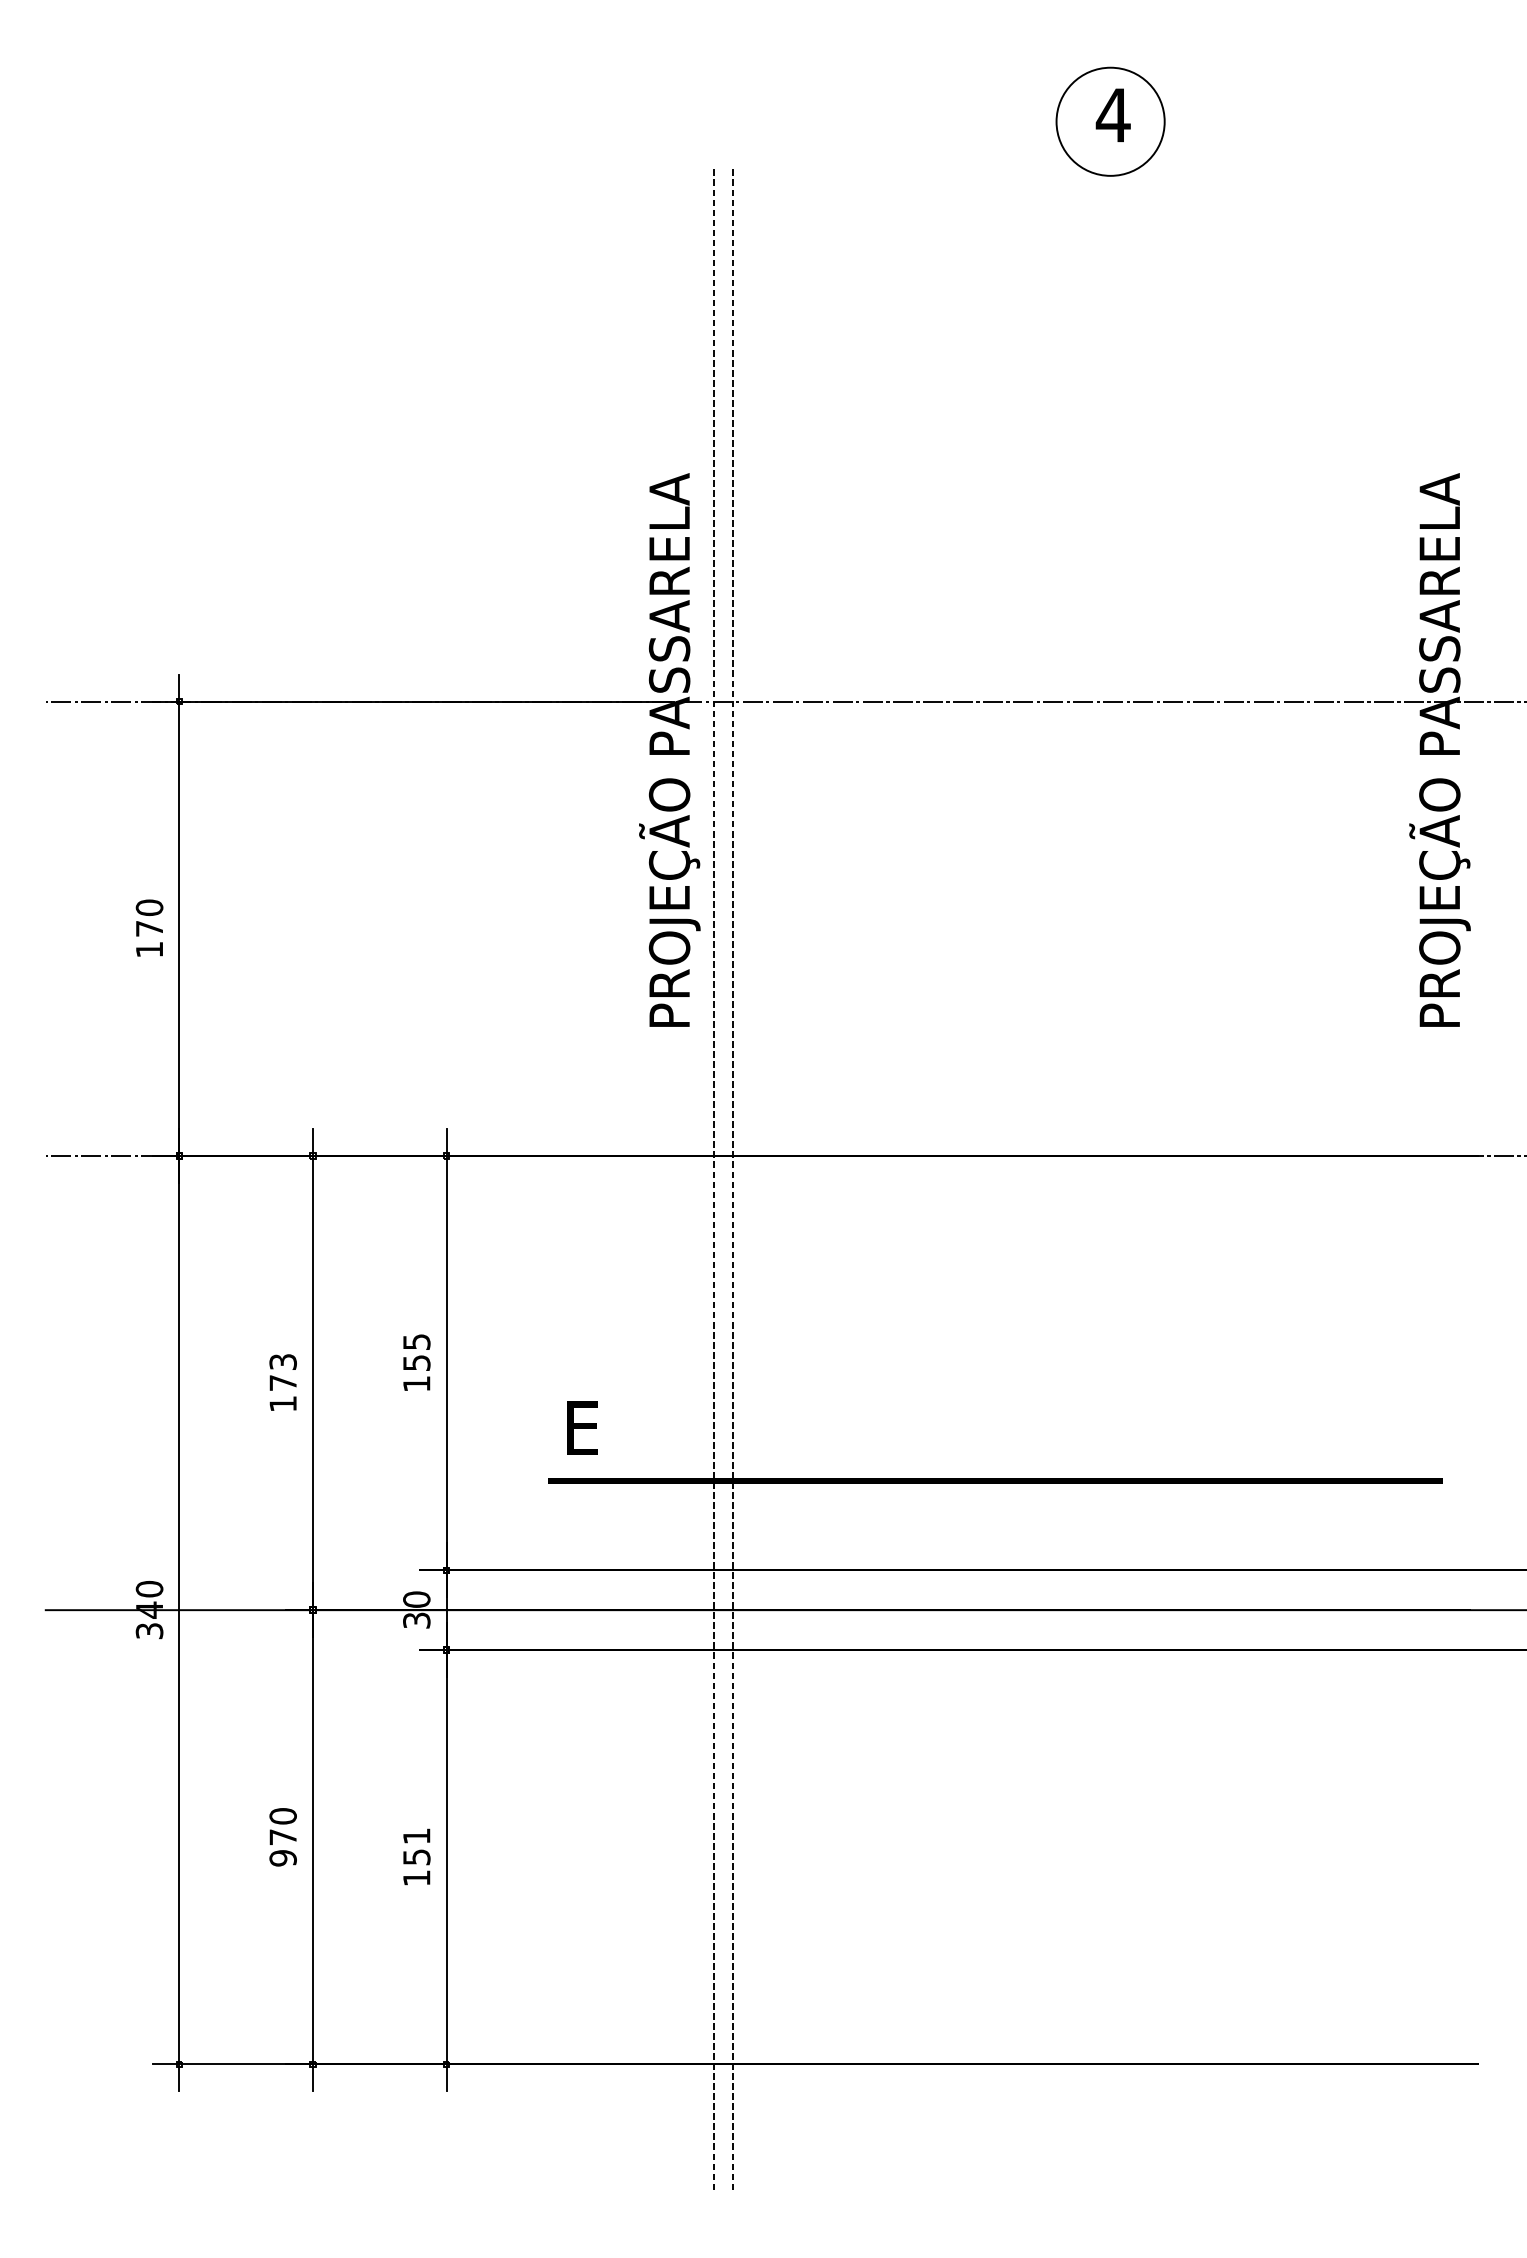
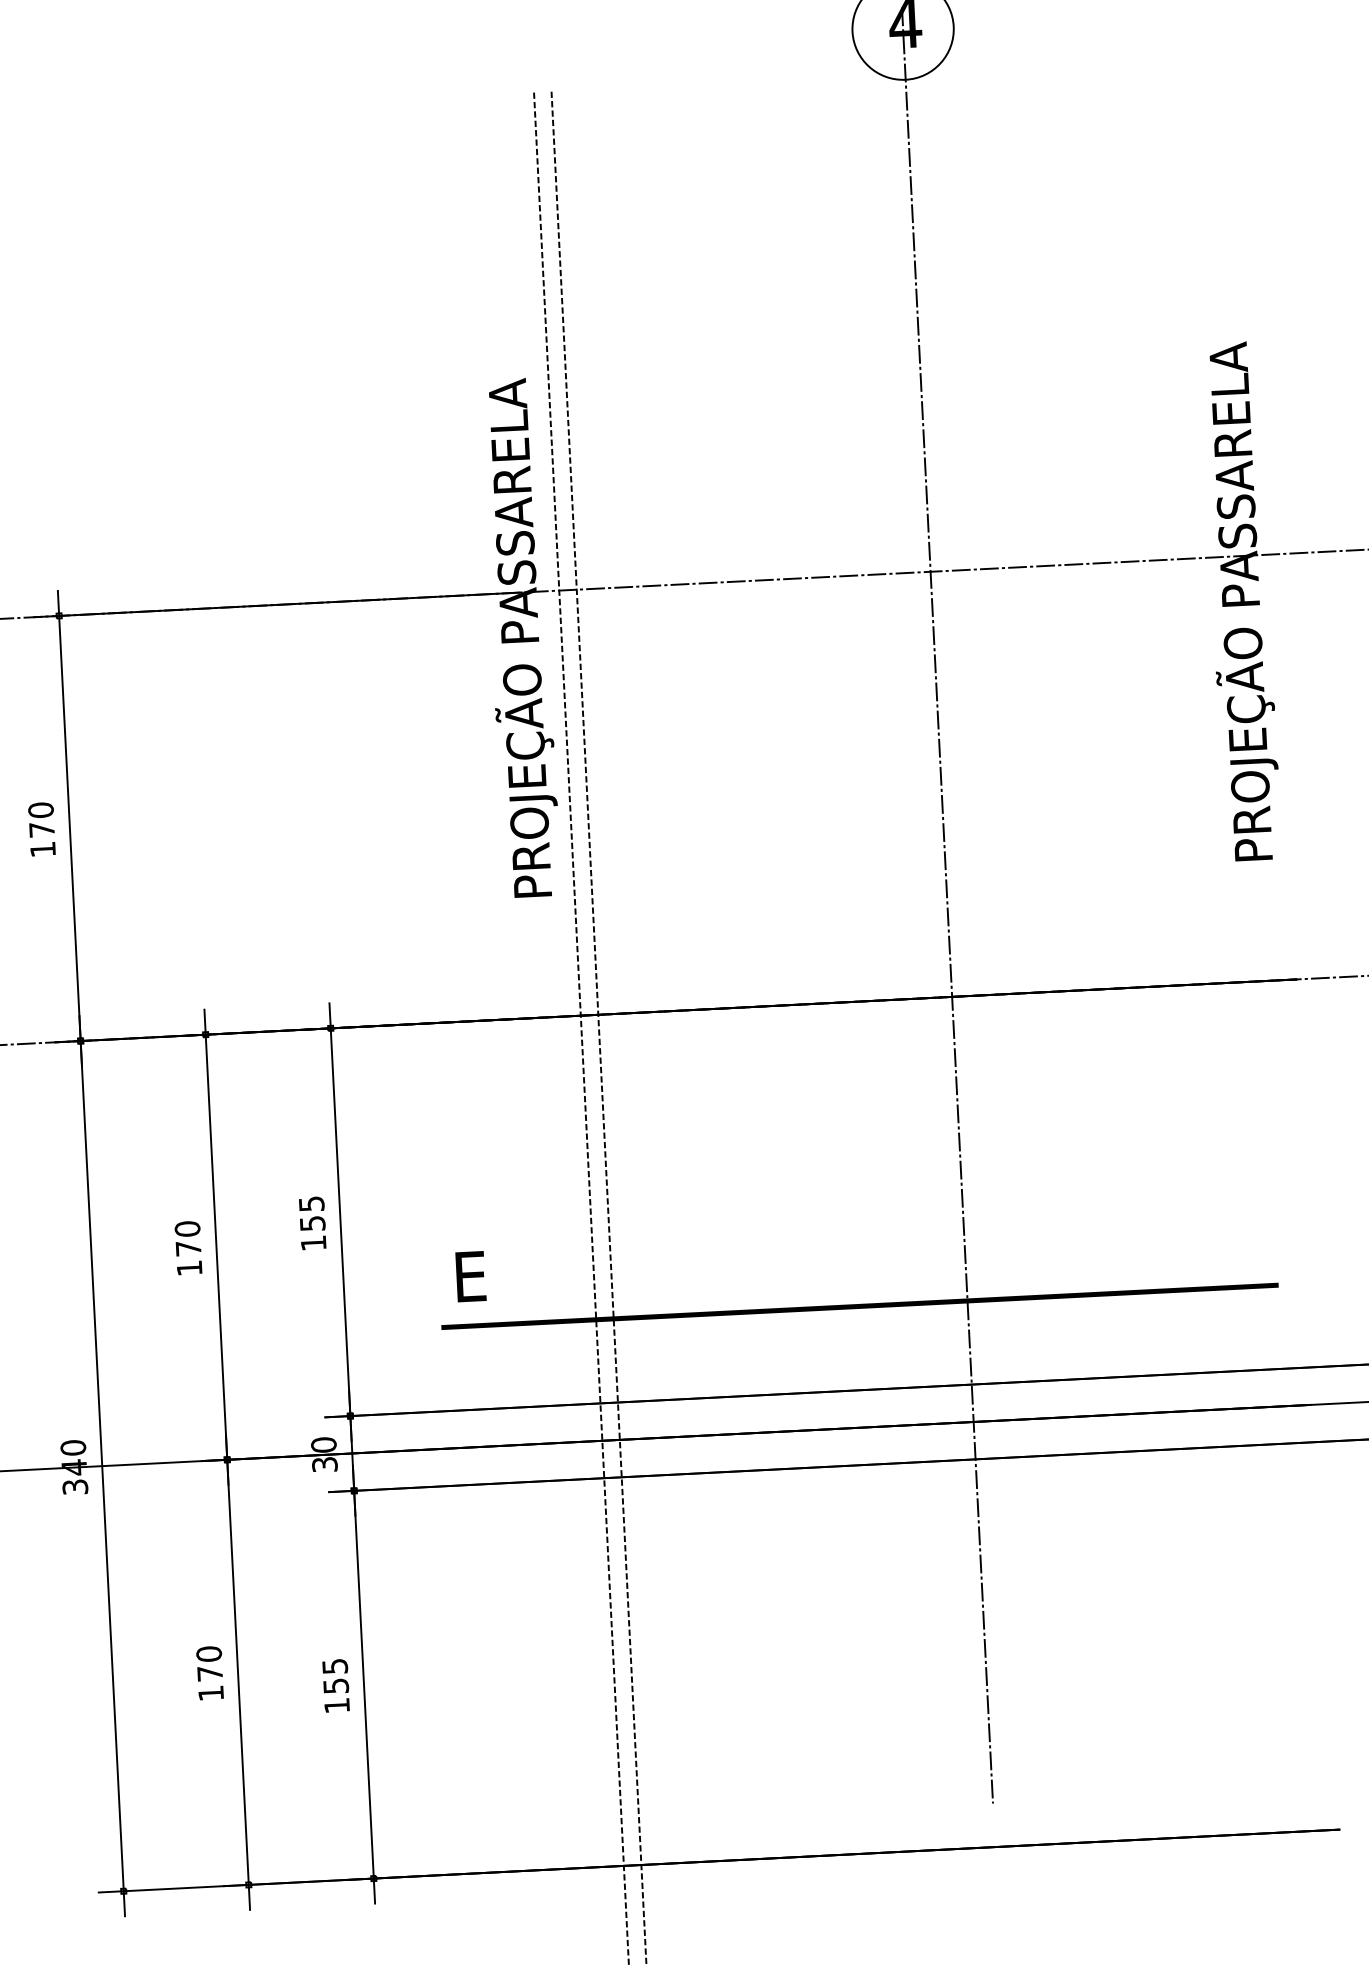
line: (1110, 1057) -> (947, 904), added
text: (282, 1361) -> (186, 1228), 173 -> 170
text: (416, 1836) -> (334, 1666), 151 -> 155
text: (282, 1858) -> (210, 1693), 970 -> 170

